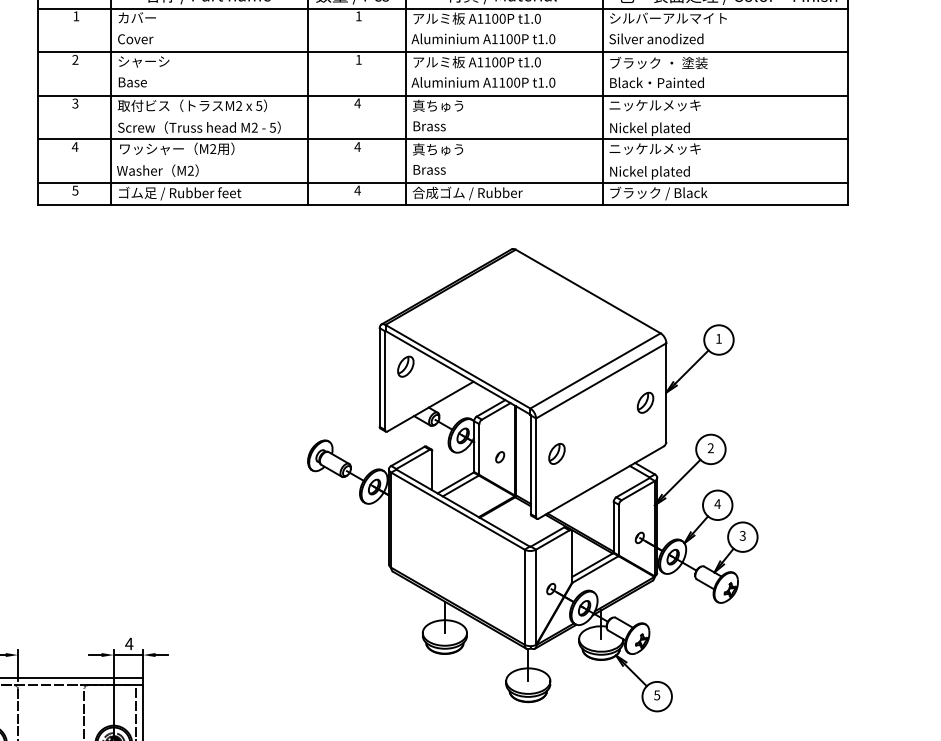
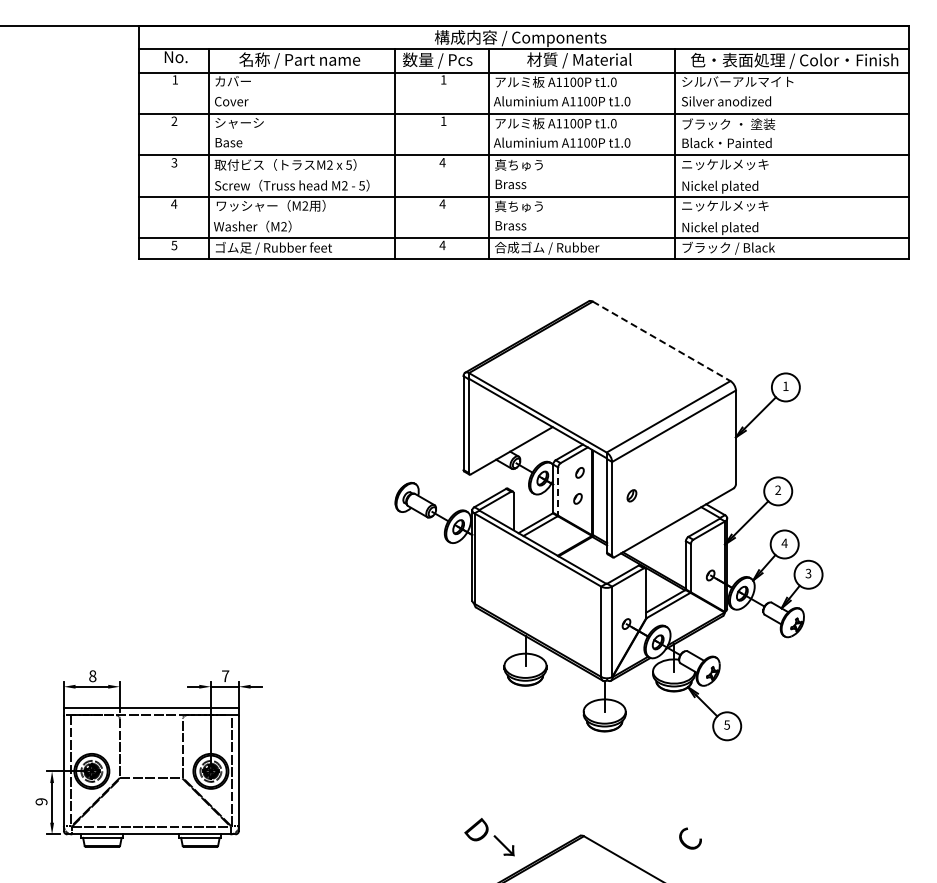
line: (589, 291) -> (662, 341), solid -> dashed
part: (405, 366) -> (488, 412), removed
part: (644, 402) -> (715, 446), removed
part: (501, 429) -> (579, 472), added
line: (479, 450) -> (558, 492), solid -> dashed
part: (556, 453) -> (631, 495), size x0.6
text: (129, 644) -> (225, 676), 4 -> 7

